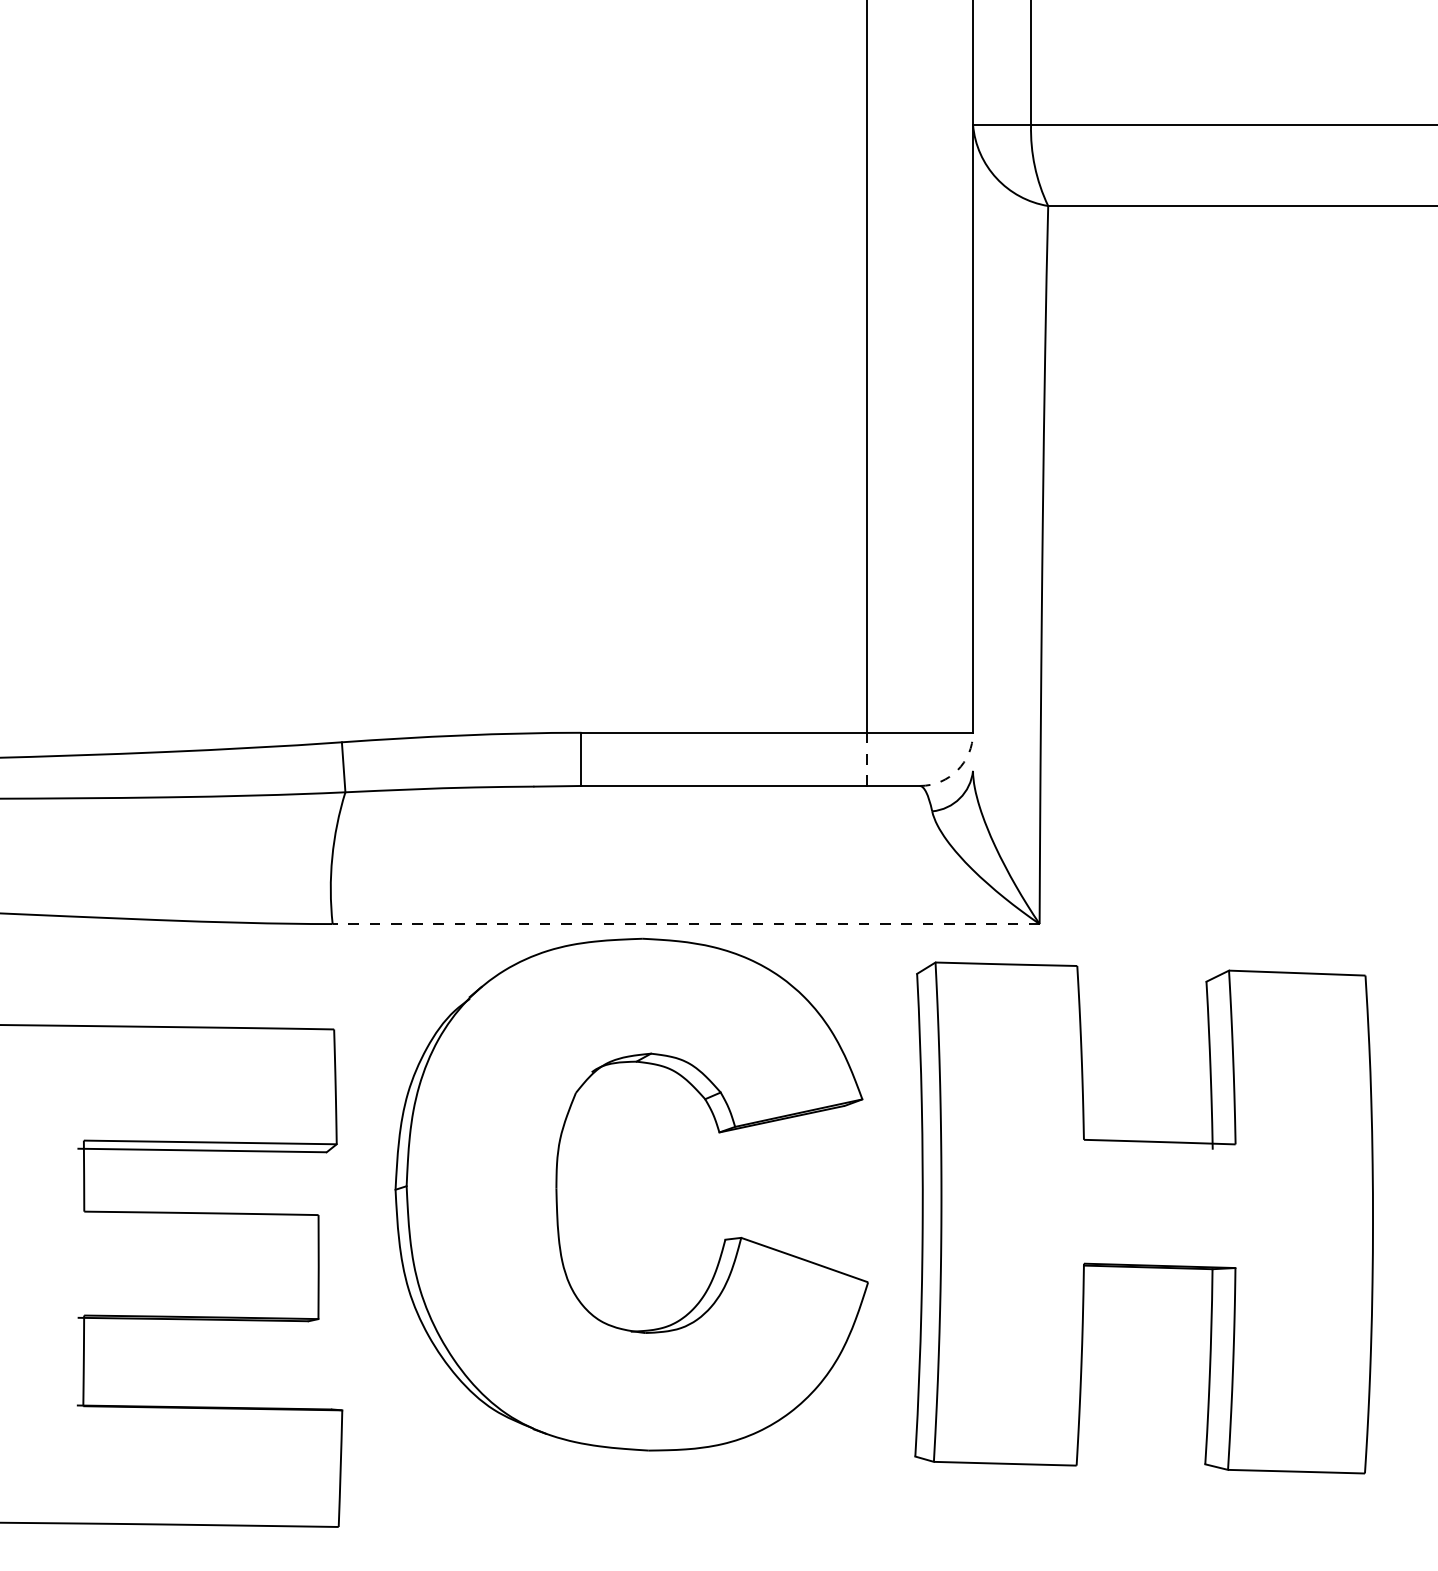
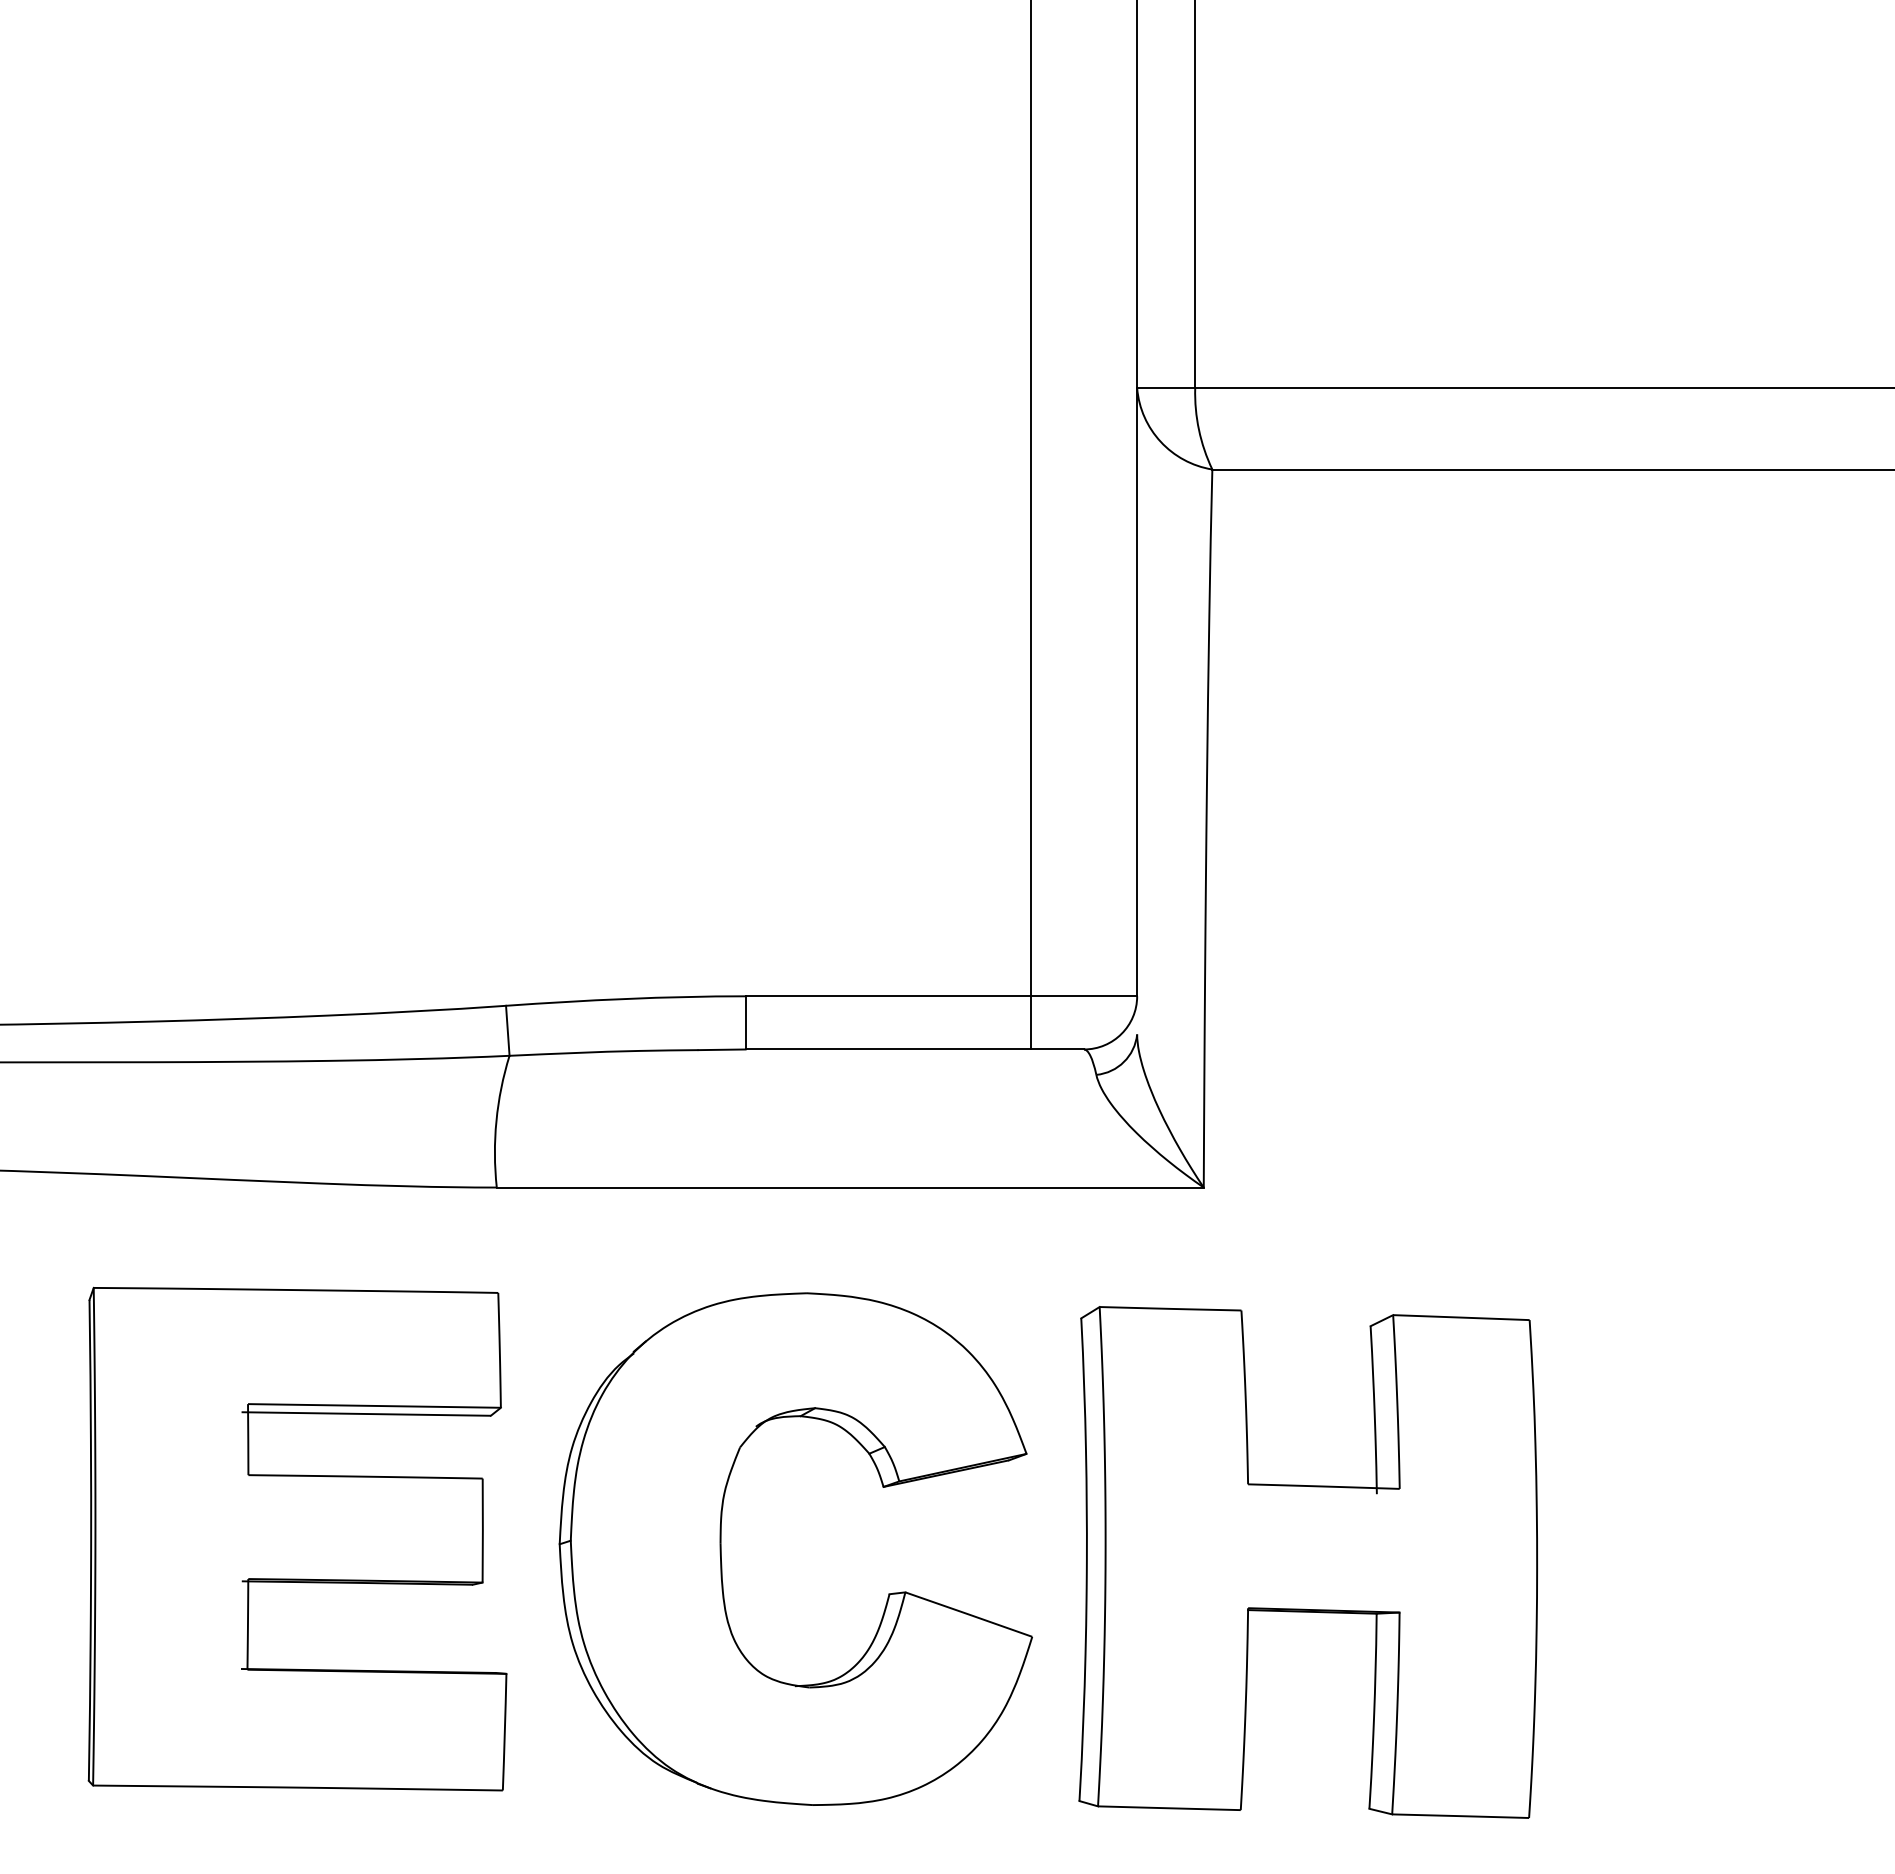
line: (866, 759) -> (1030, 1022), dashed -> solid
arc: (957, 770) -> (1121, 1033), dashed -> solid
line: (685, 924) -> (849, 1187), dashed -> solid
part: (557, 1194) -> (721, 1548), moved
part: (1143, 1218) -> (1307, 1562), moved

